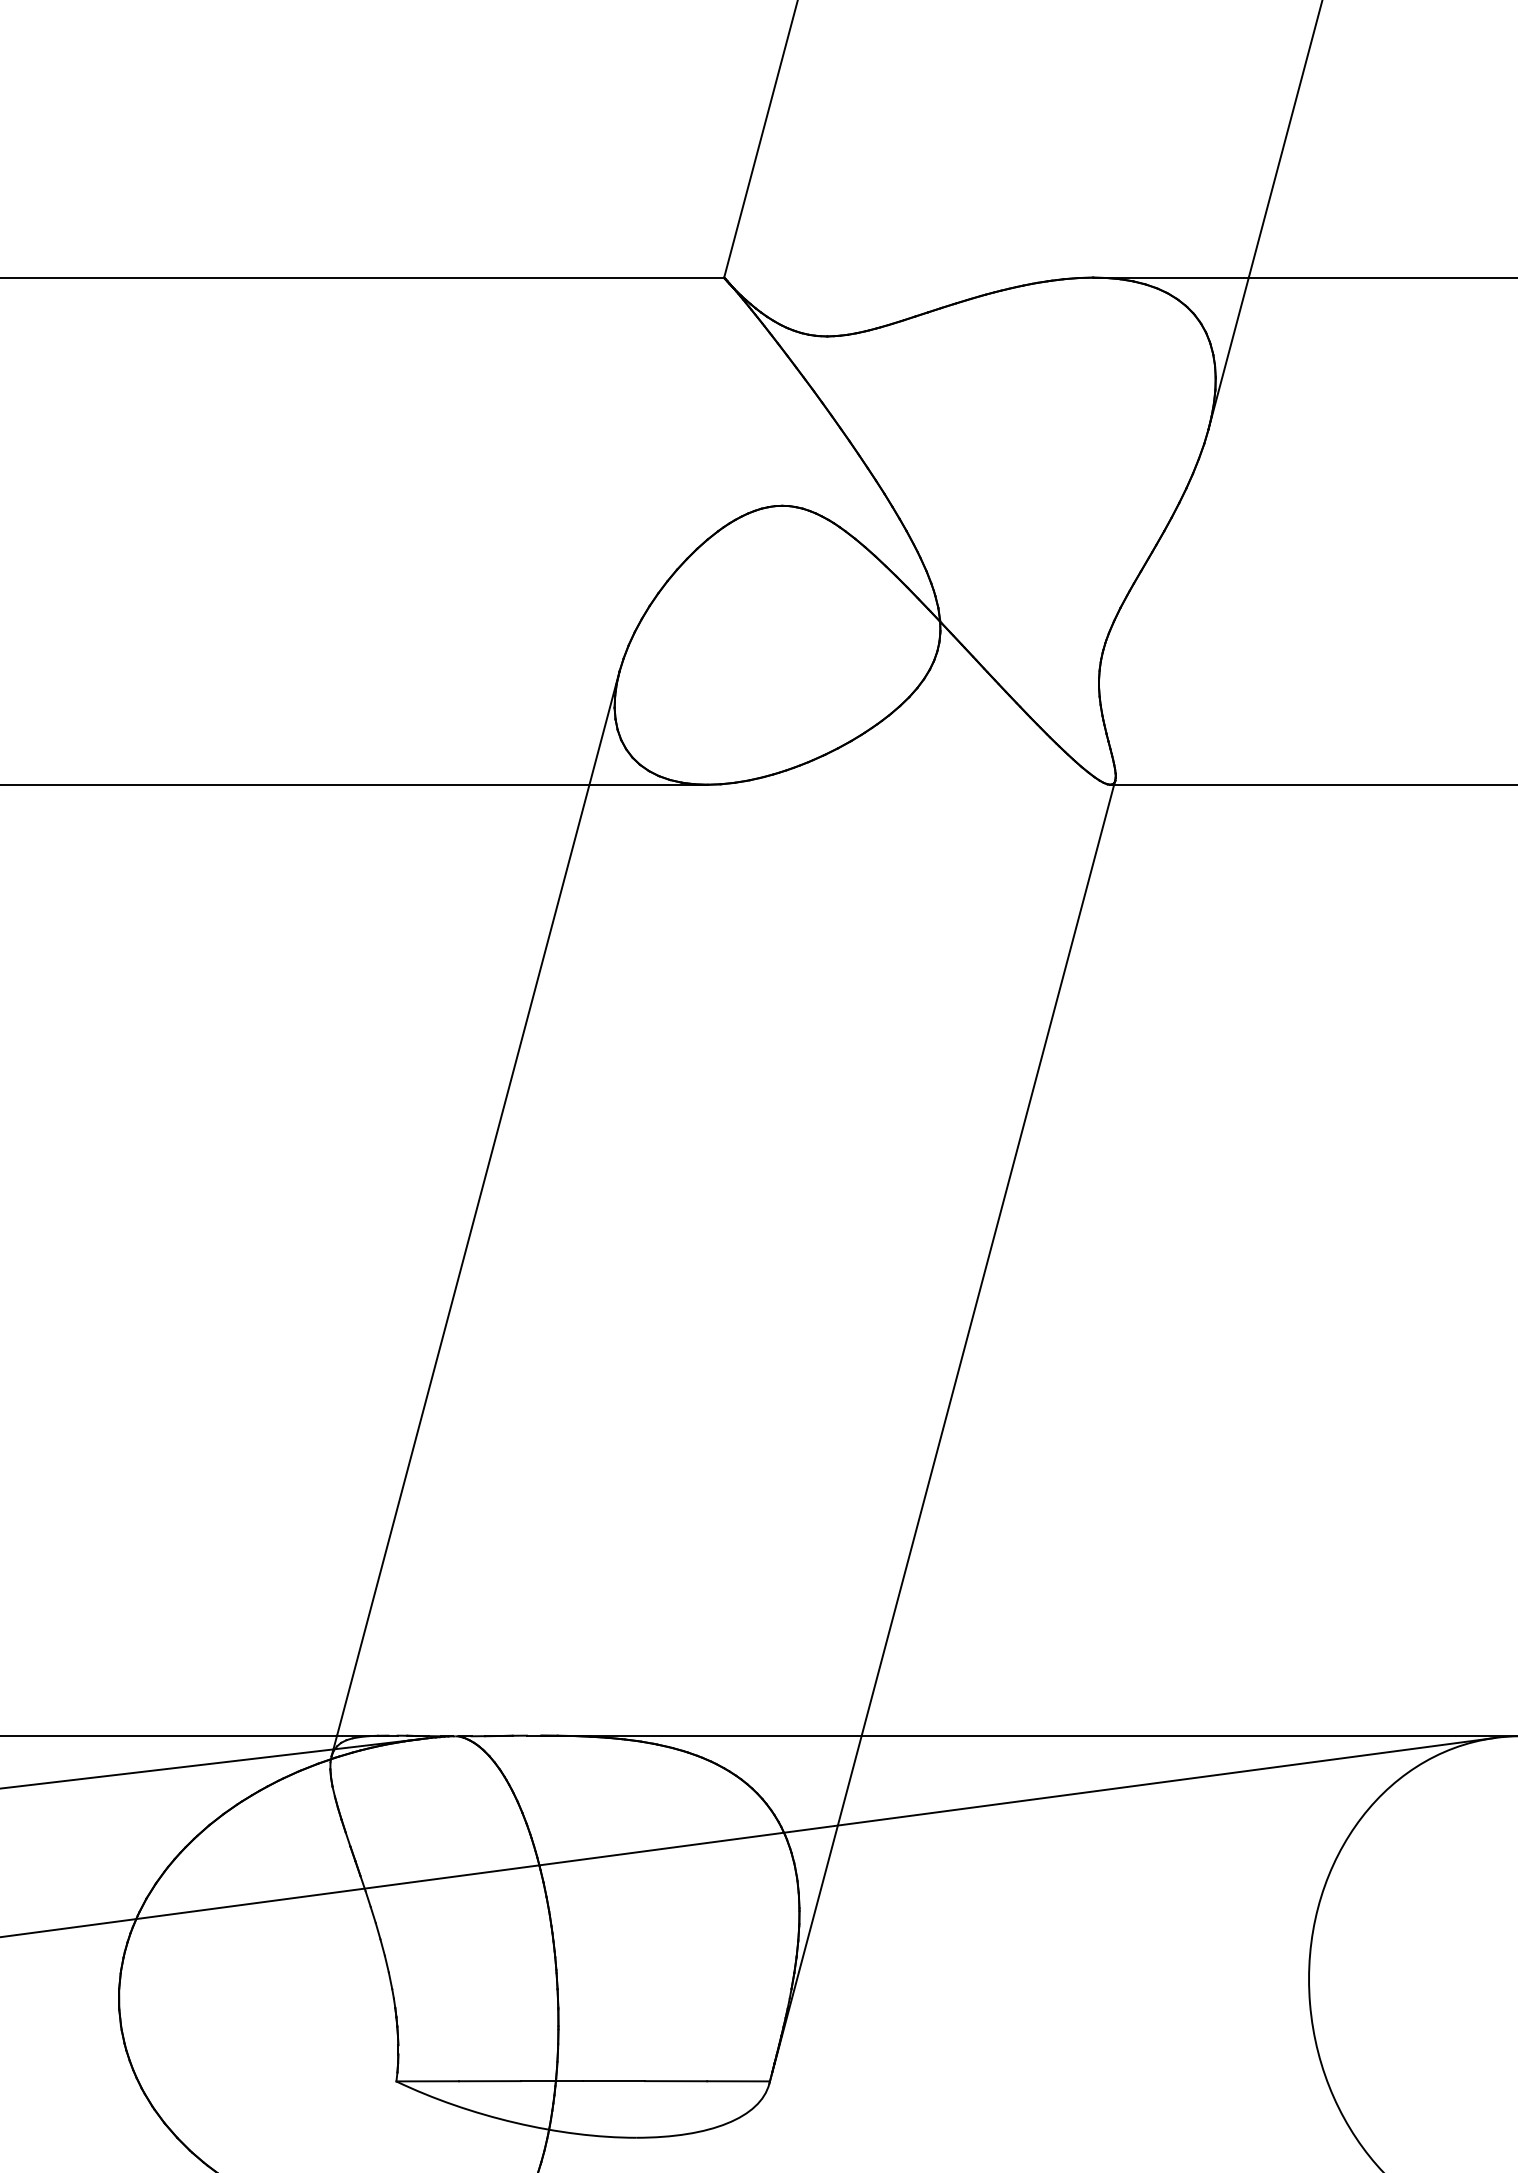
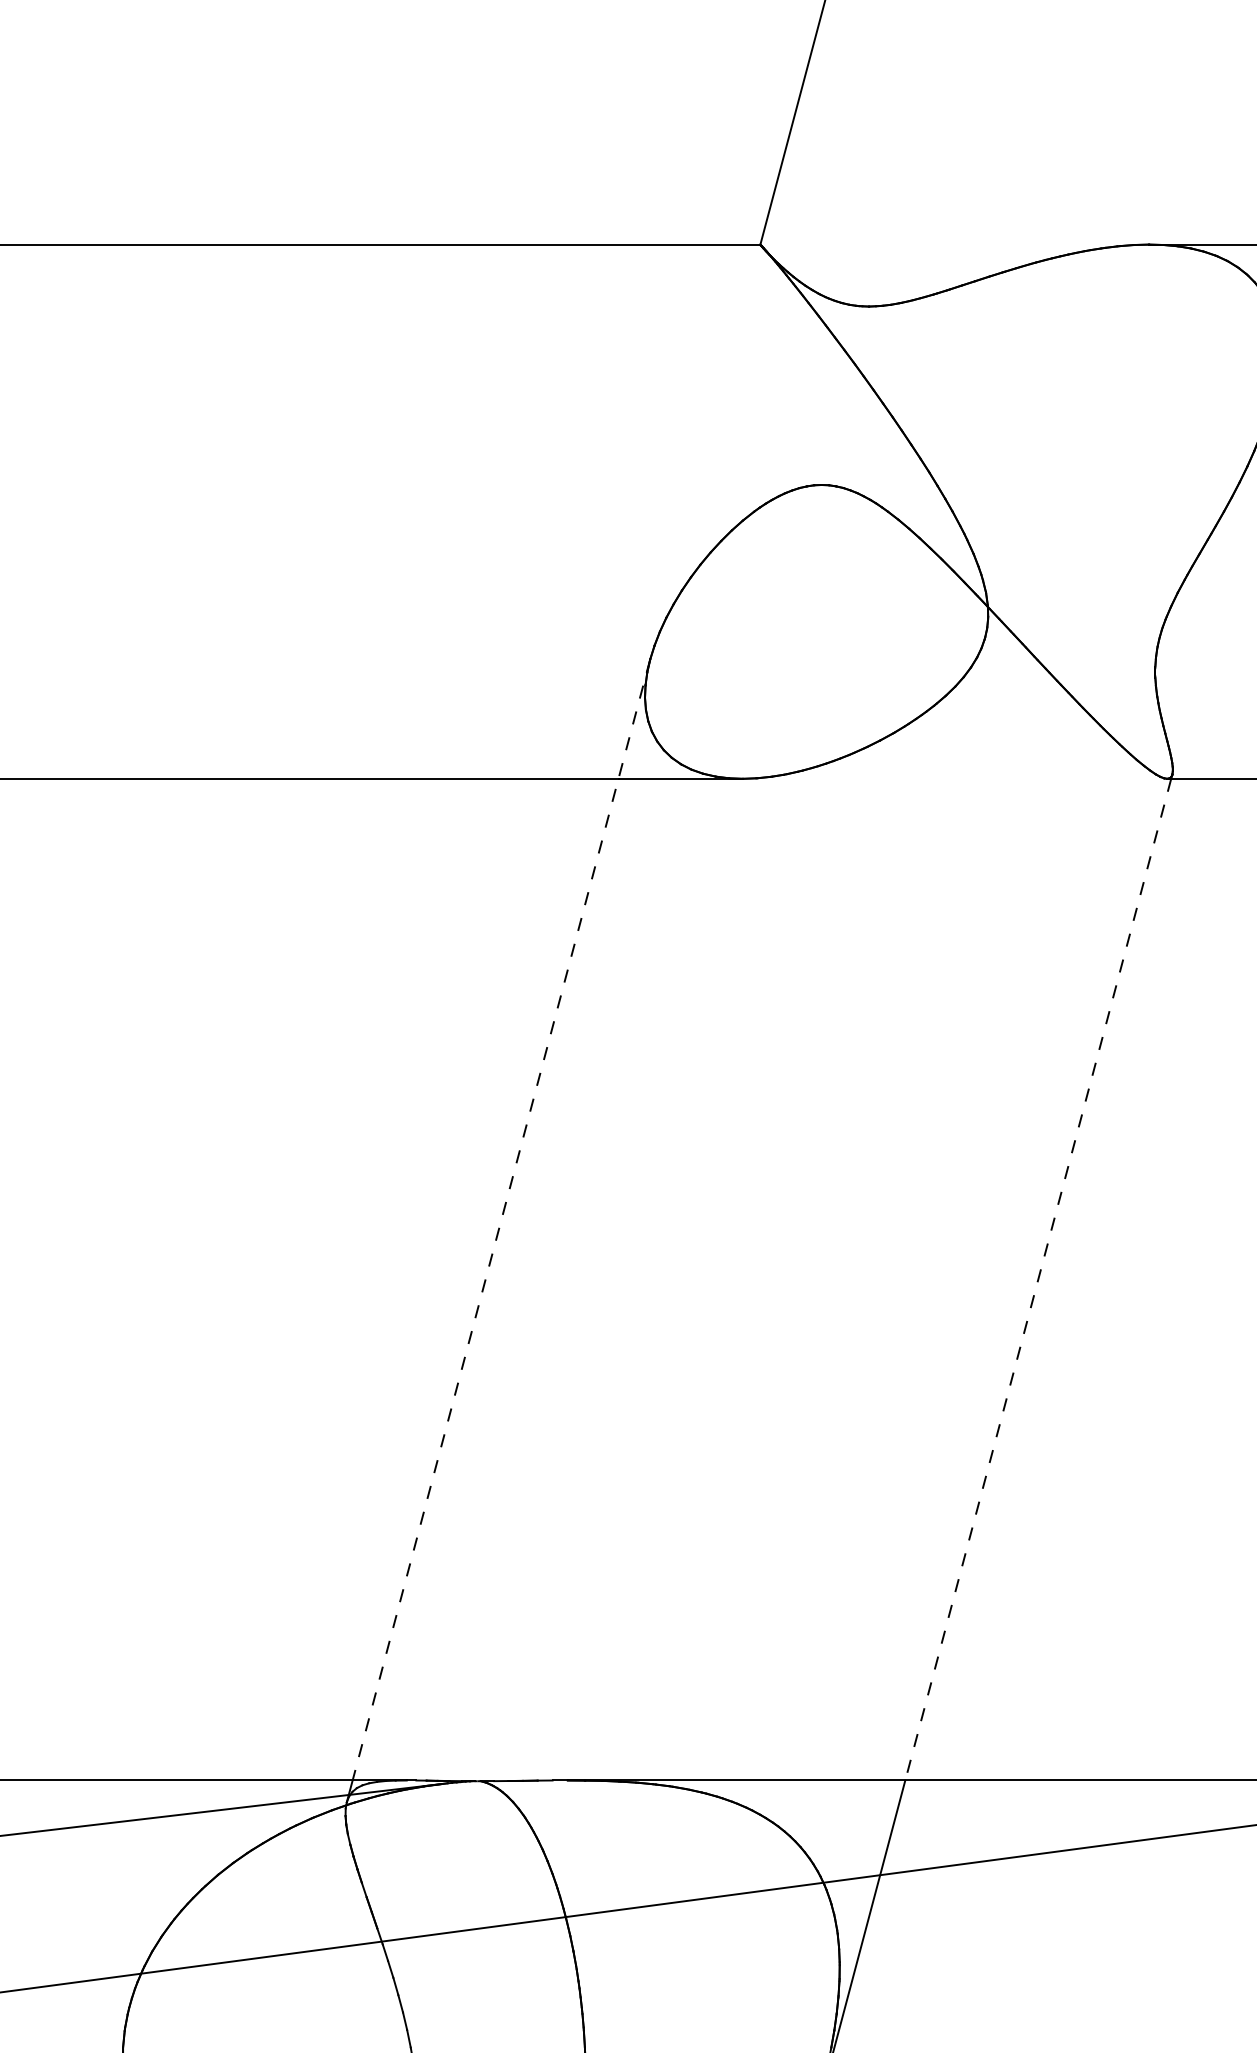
line: (478, 1204) -> (501, 1220), solid -> dashed
line: (987, 1260) -> (1037, 1279), solid -> dashed

